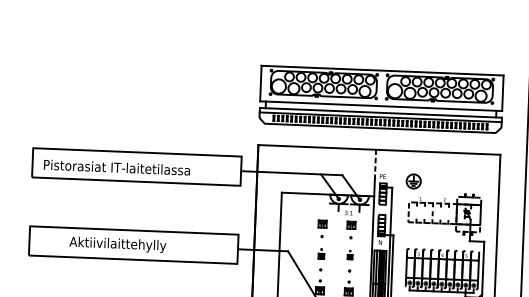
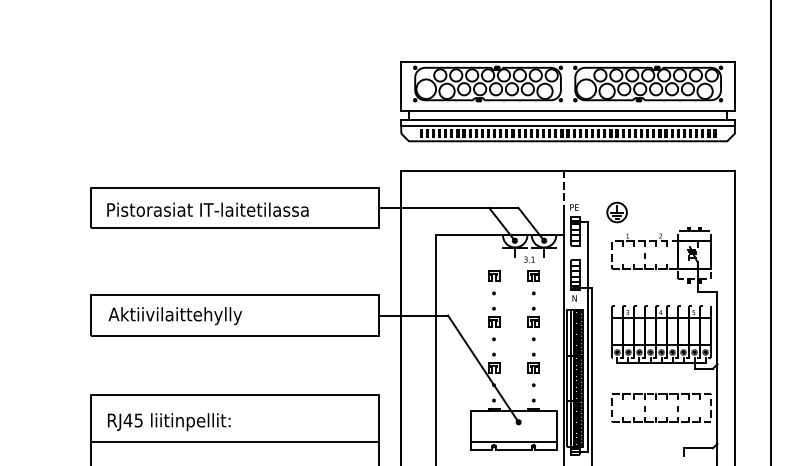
text: (117, 245) -> (174, 316), moved
part: (321, 253) -> (494, 316), size x1.43
part: (350, 254) -> (533, 316), size x1.67

